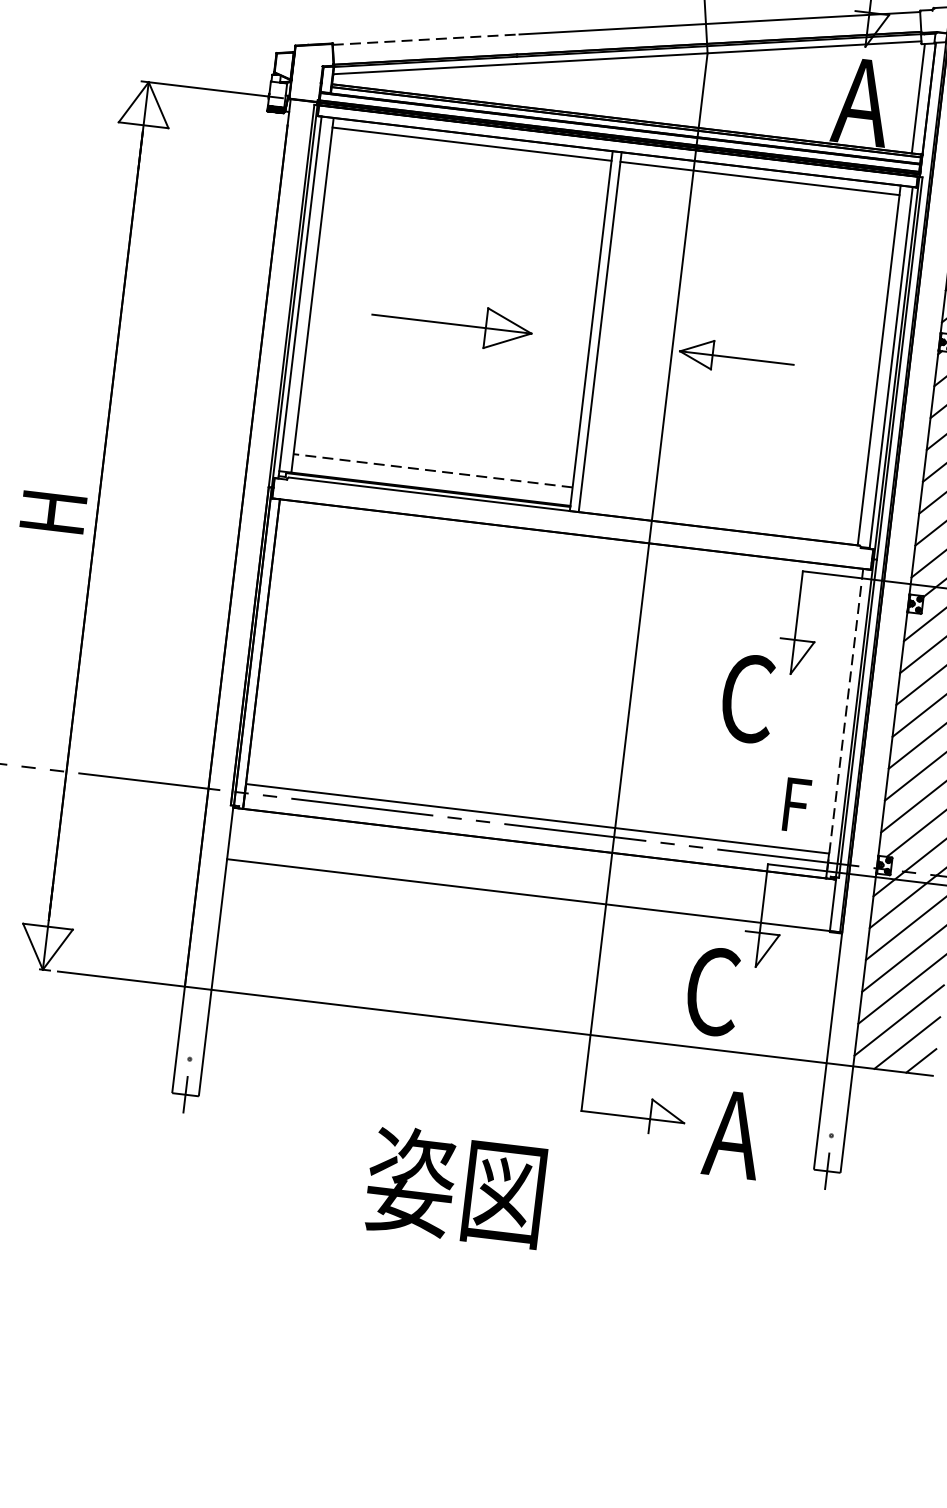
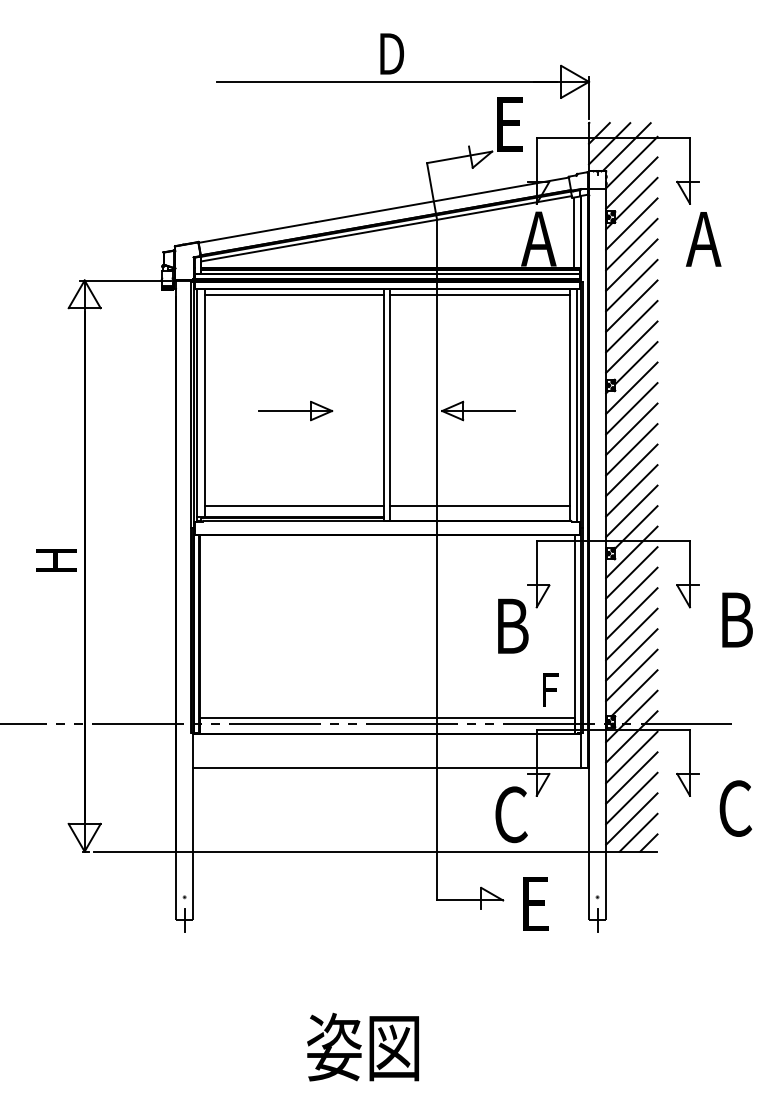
line: (426, 39) -> (257, 232), dashed -> solid
part: (452, 323) -> (295, 410), size x0.71
line: (433, 470) -> (294, 505), dashed -> solid
line: (720, 505) -> (479, 505), added
text: (748, 697) -> (511, 625), C -> B
line: (844, 723) -> (574, 634), dashed -> solid
text: (732, 1133) -> (534, 903), A -> E
text: (455, 1185) -> (362, 1046), moved

